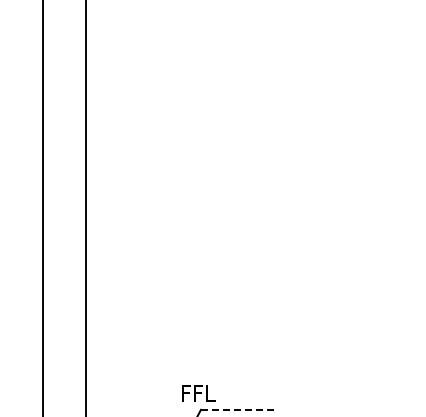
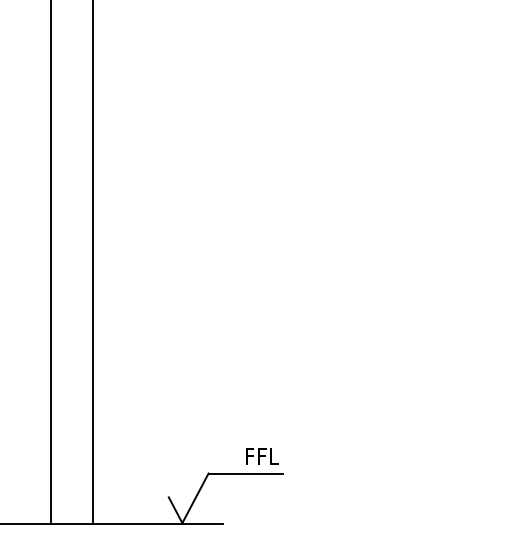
text: (198, 392) -> (262, 456), moved
line: (237, 409) -> (245, 473), dashed -> solid

